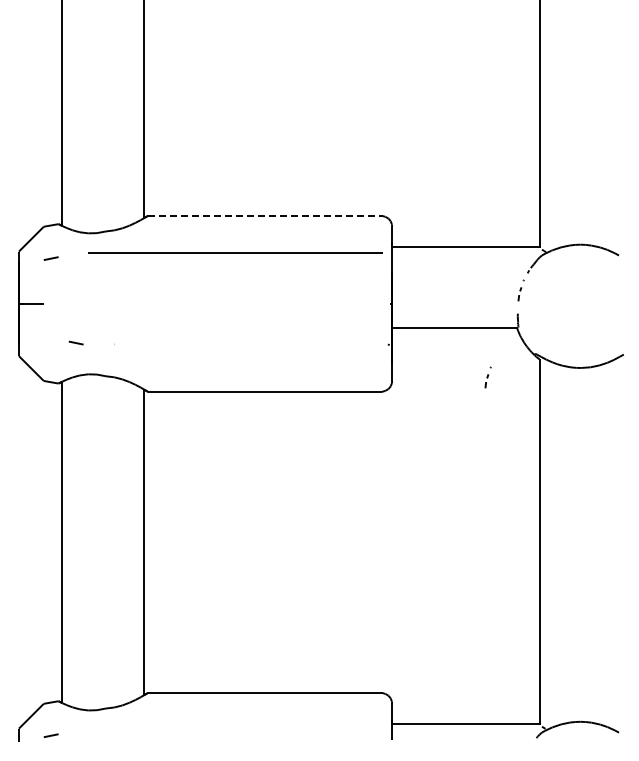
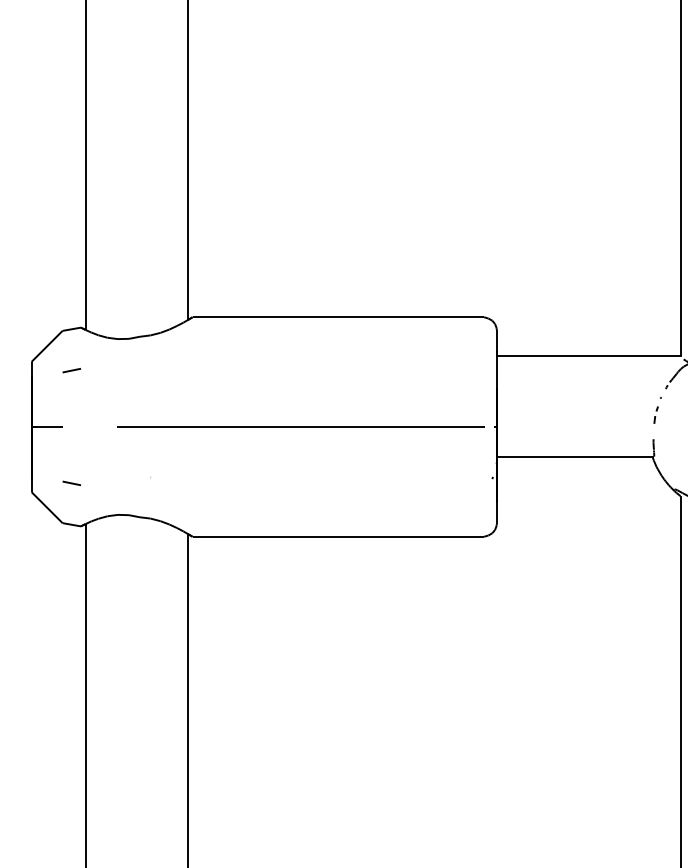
line: (264, 215) -> (337, 316), dashed -> solid
line: (235, 252) -> (301, 426), moved
line: (75, 342) -> (70, 482), moved
part: (487, 377) -> (615, 518), removed

